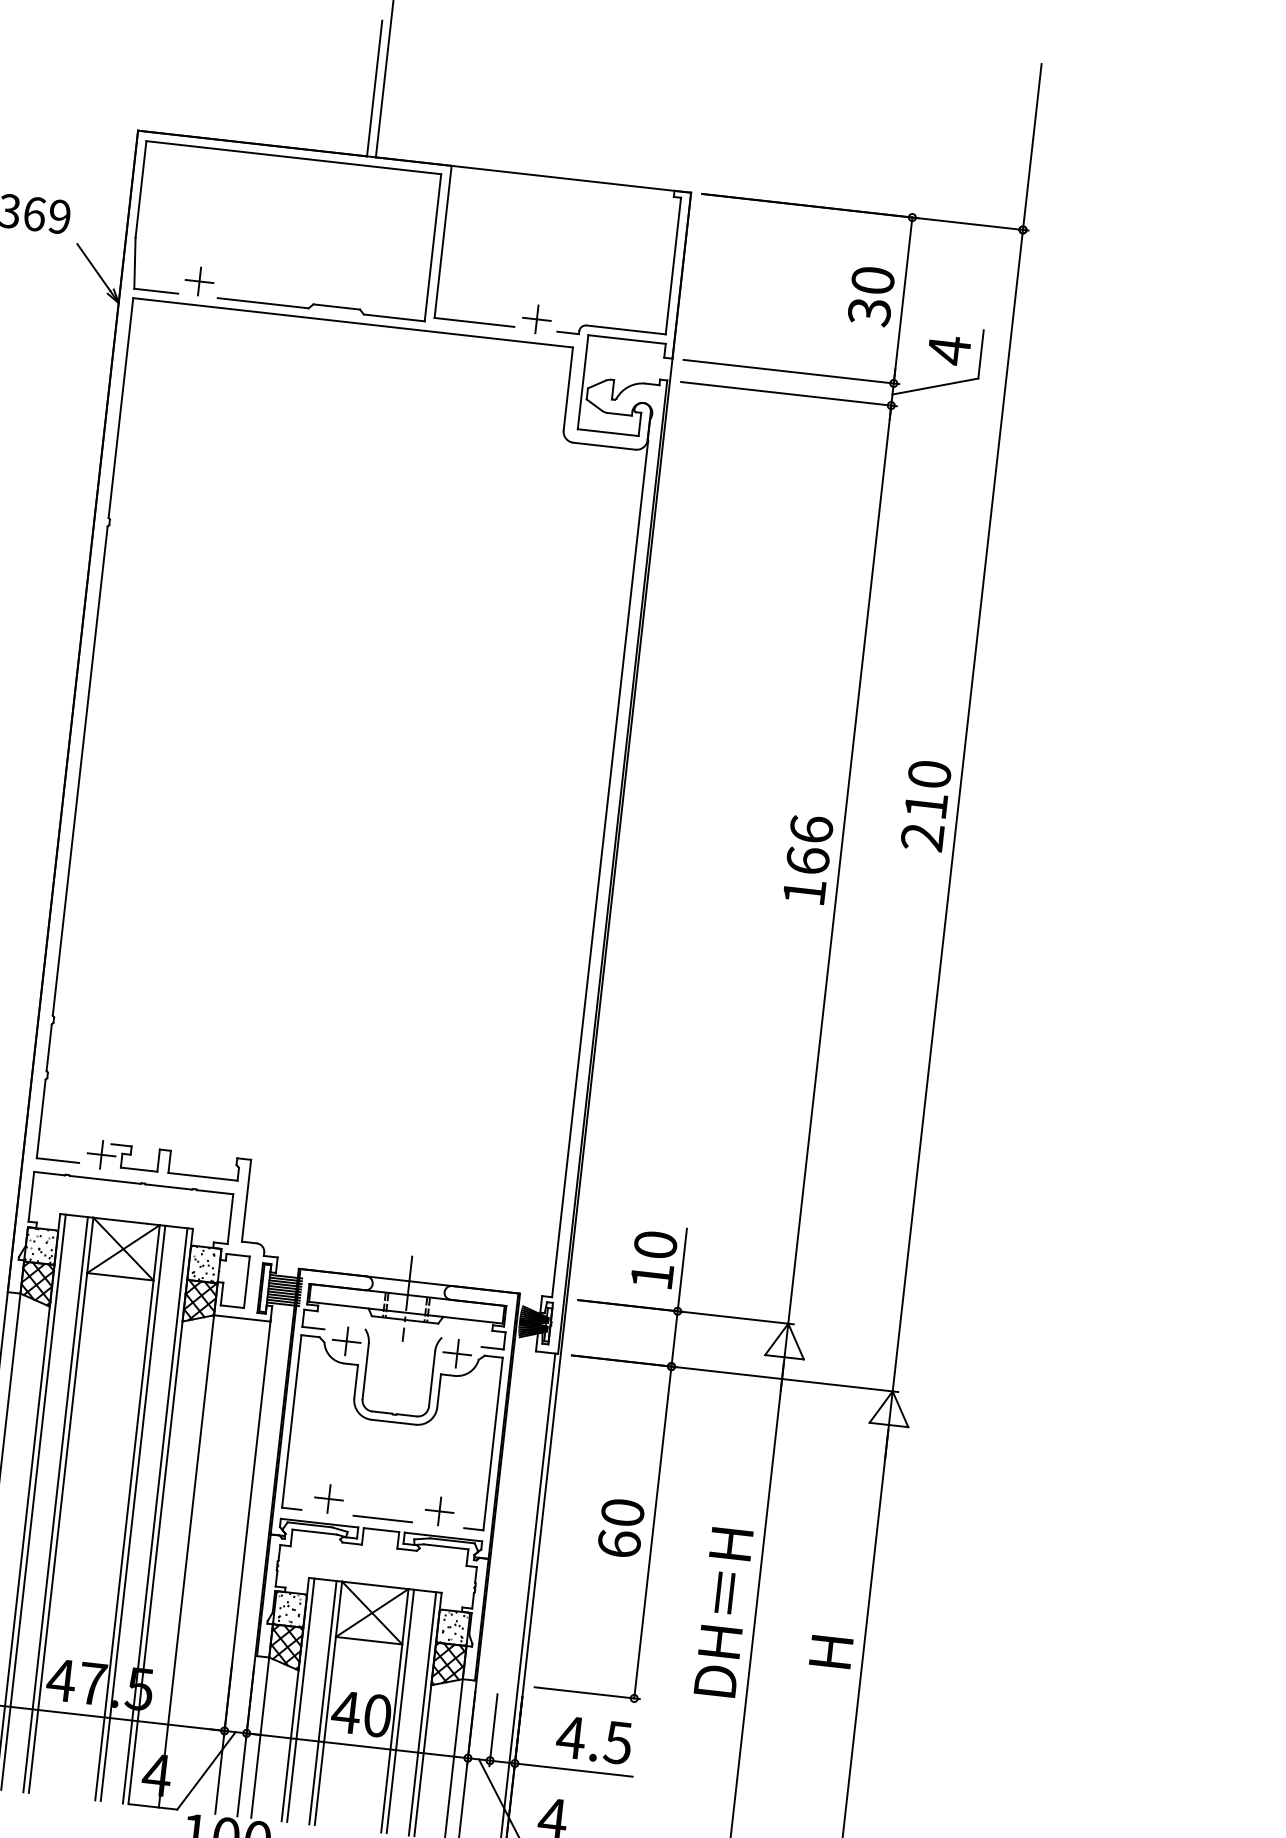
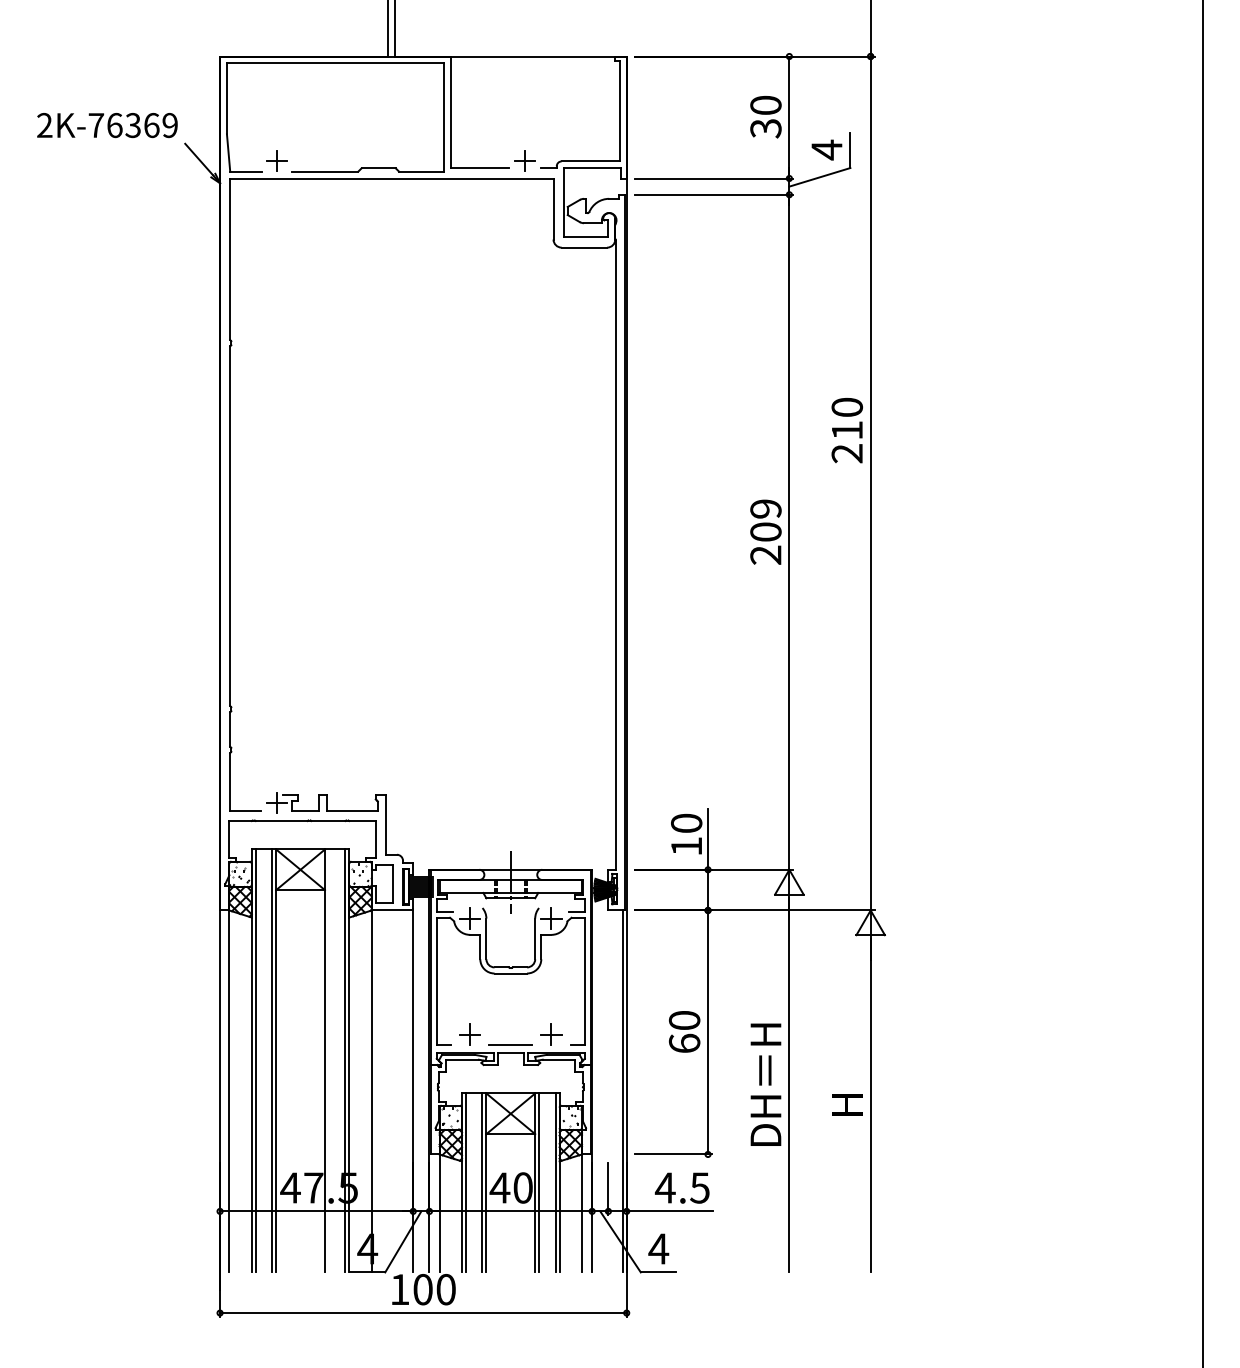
text: (925, 805) -> (846, 430), moved
text: (807, 859) -> (765, 531), 166 -> 209
line: (133, 1512) -> (329, 1060), removed

